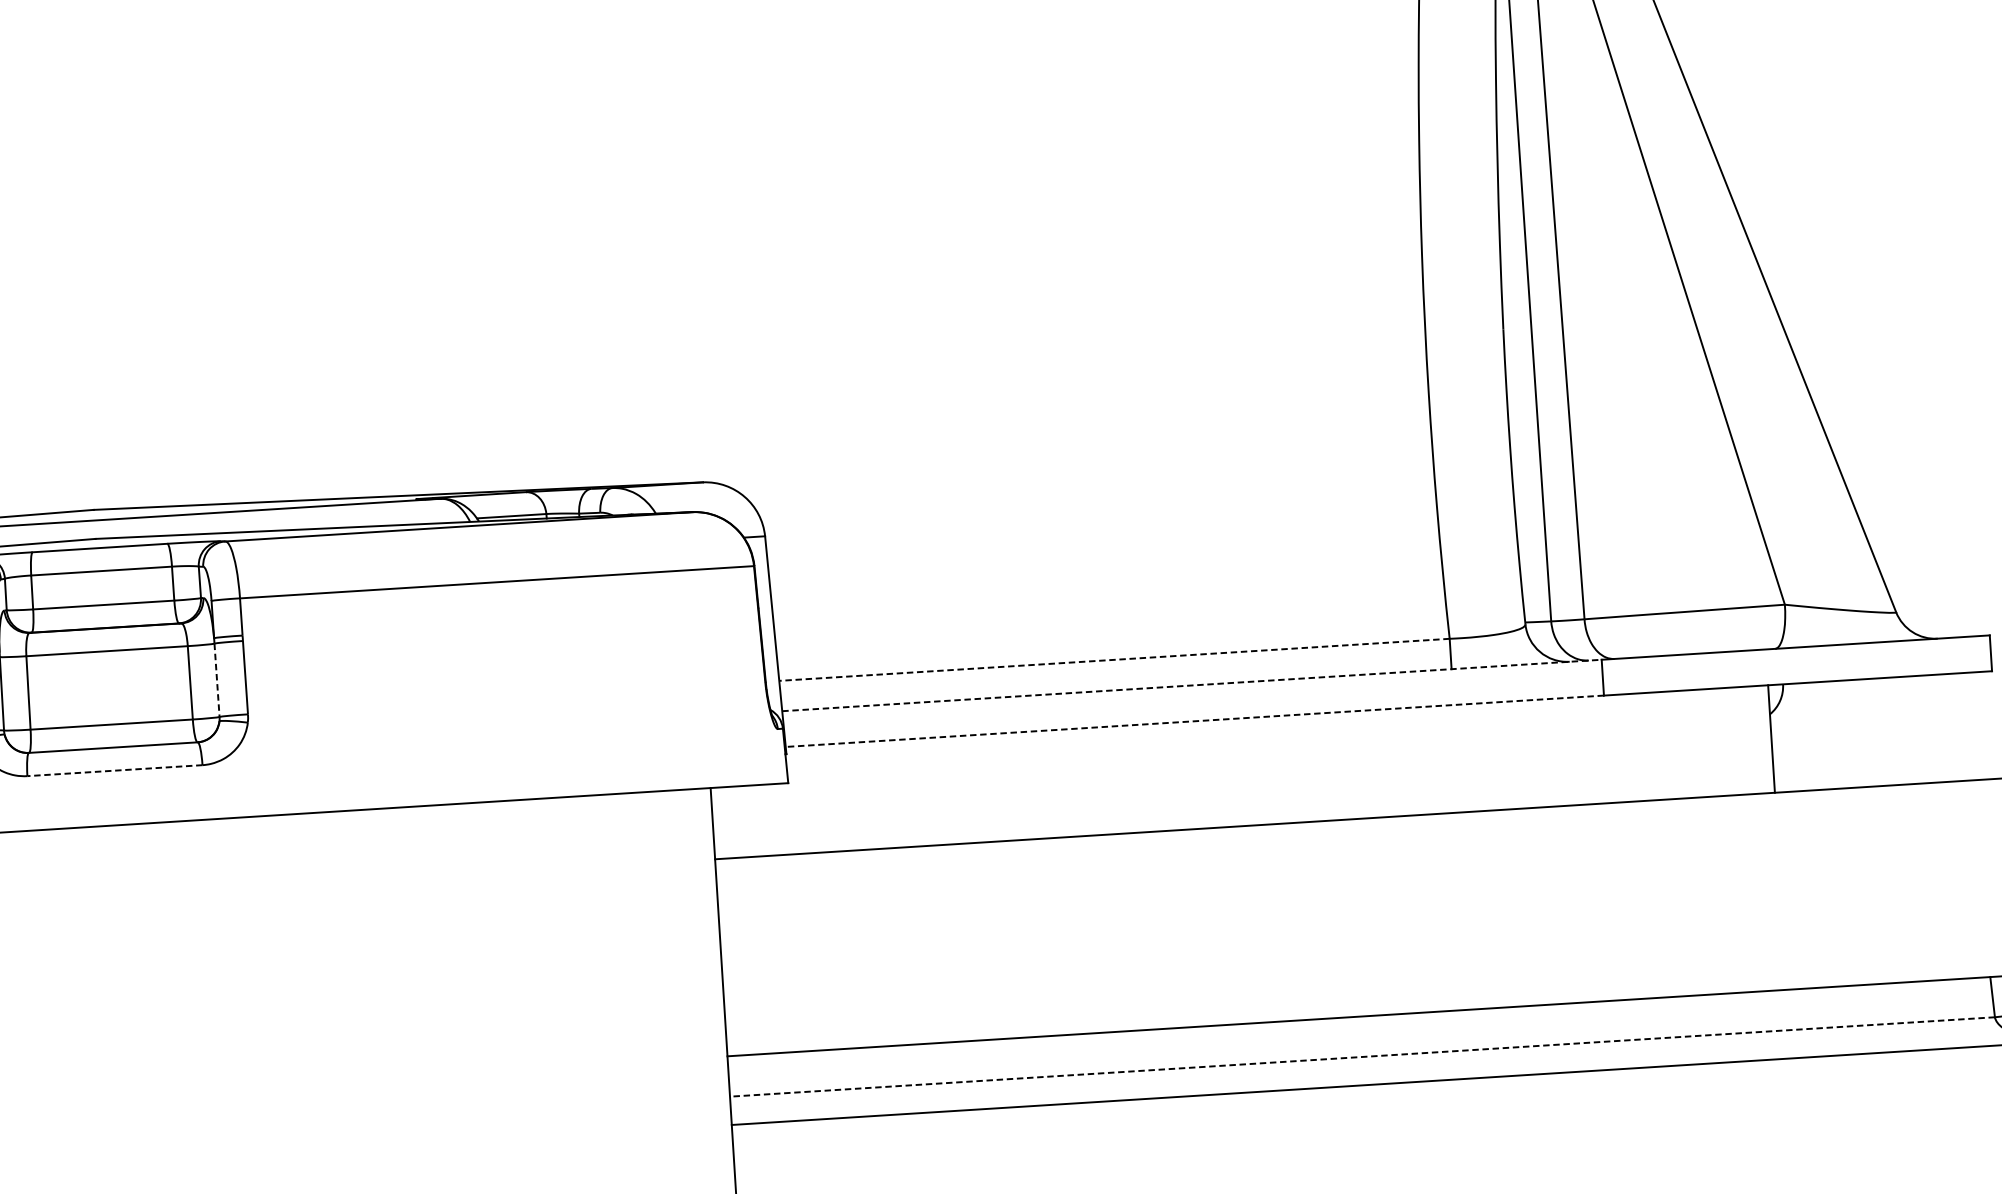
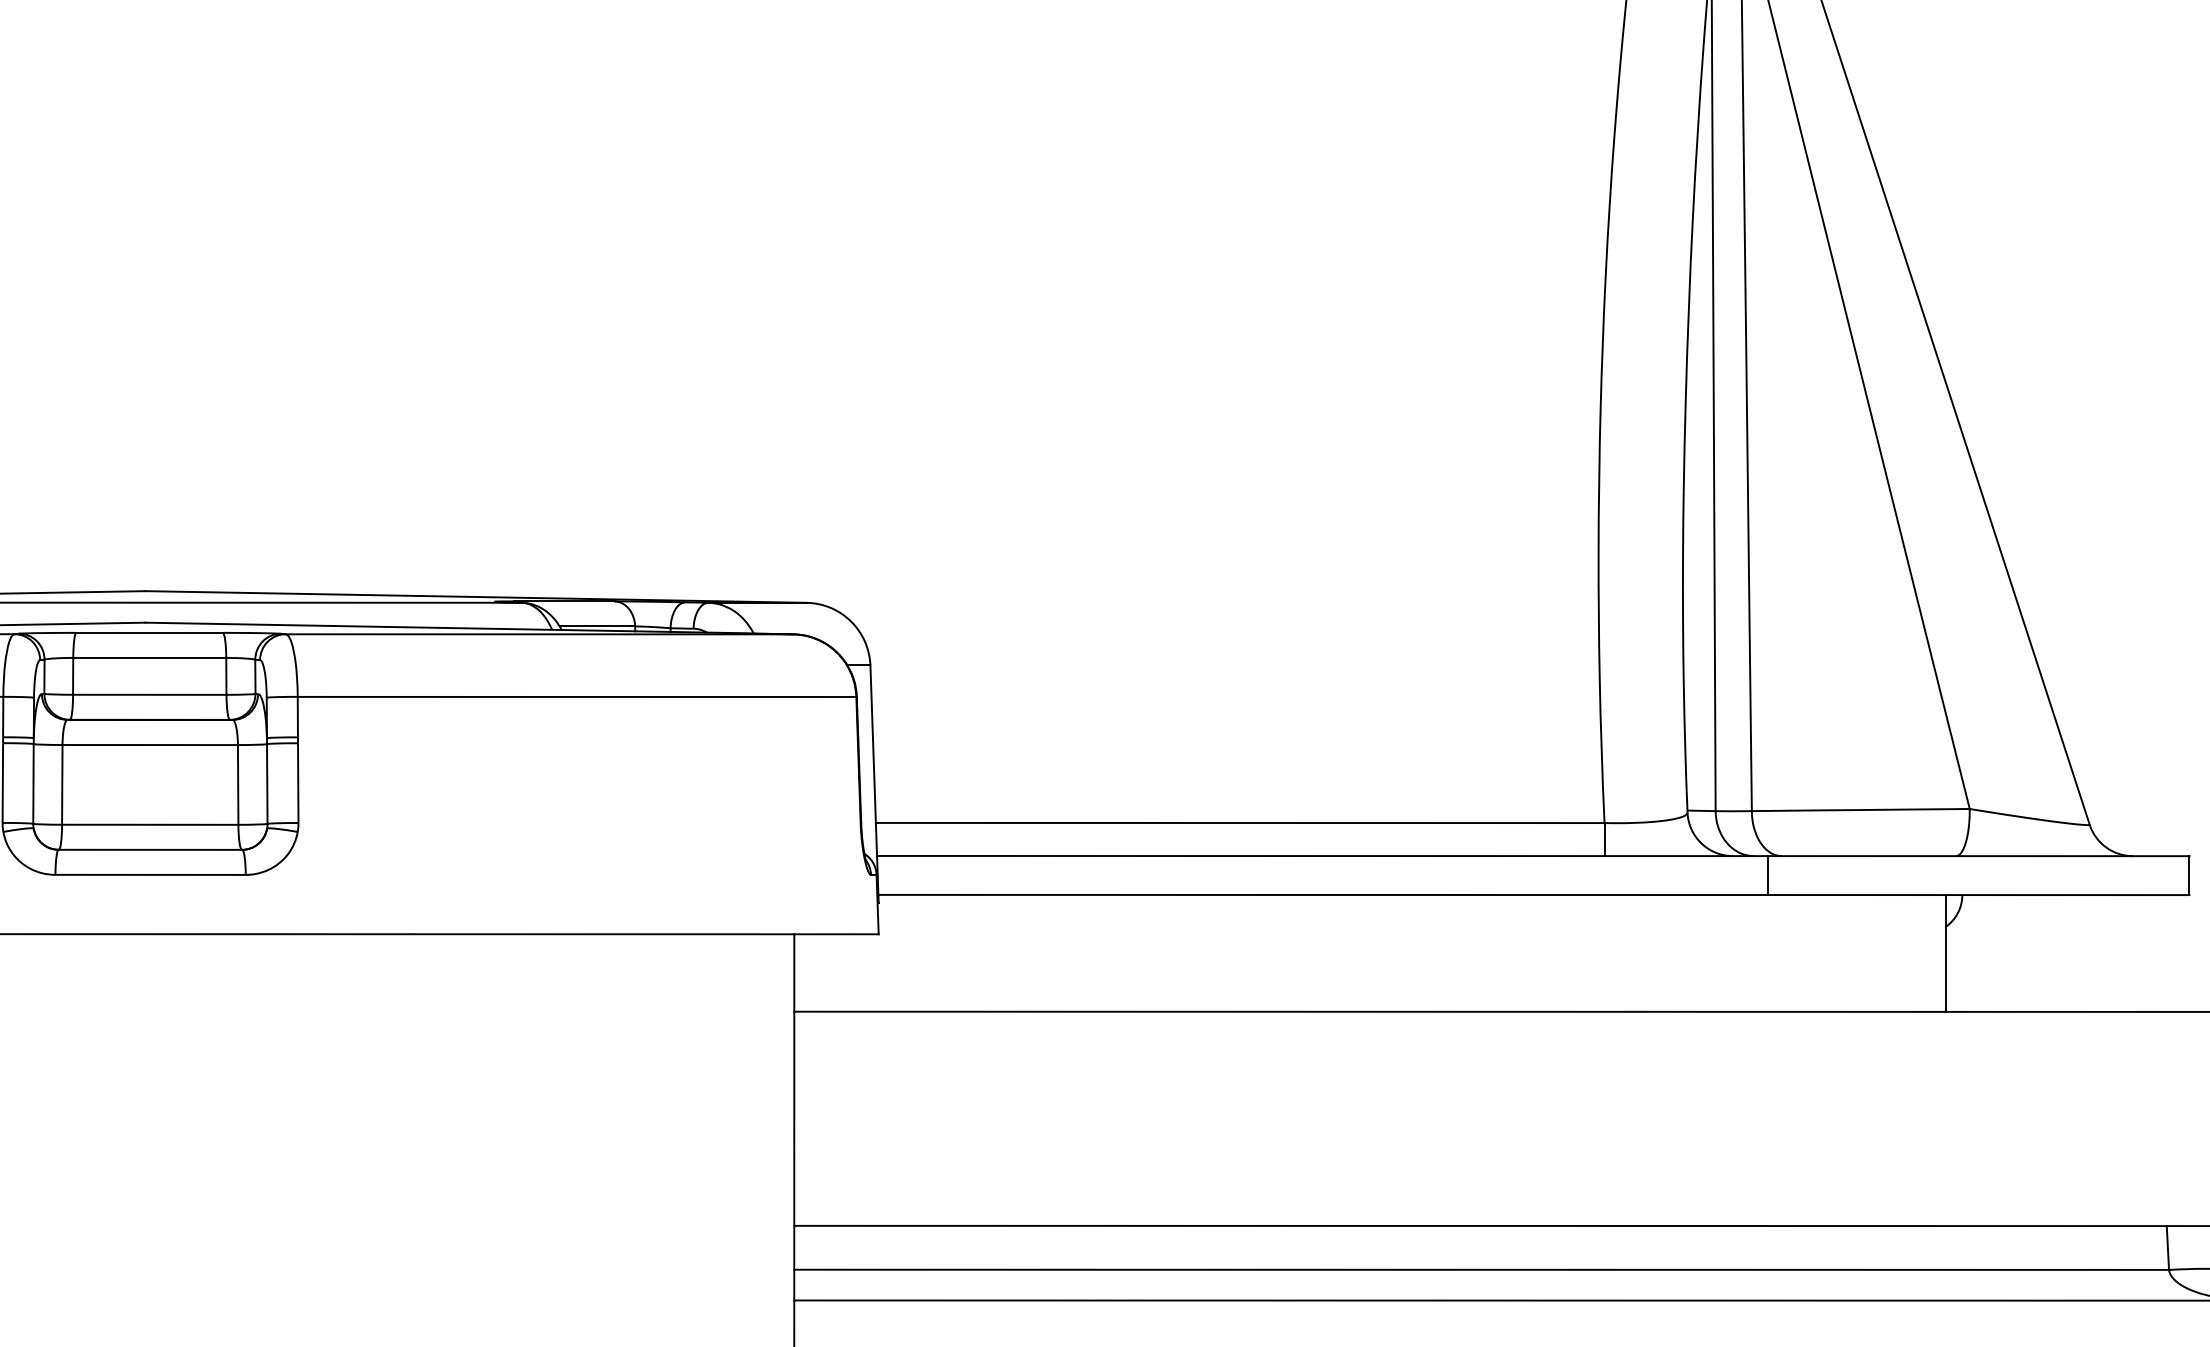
line: (1113, 660) -> (1239, 823), dashed -> solid
line: (217, 680) -> (267, 784), dashed -> solid
line: (1192, 685) -> (1322, 856), dashed -> solid
line: (1195, 720) -> (1323, 894), dashed -> solid
line: (114, 770) -> (150, 874), dashed -> solid
line: (1362, 1056) -> (1481, 1269), dashed -> solid

